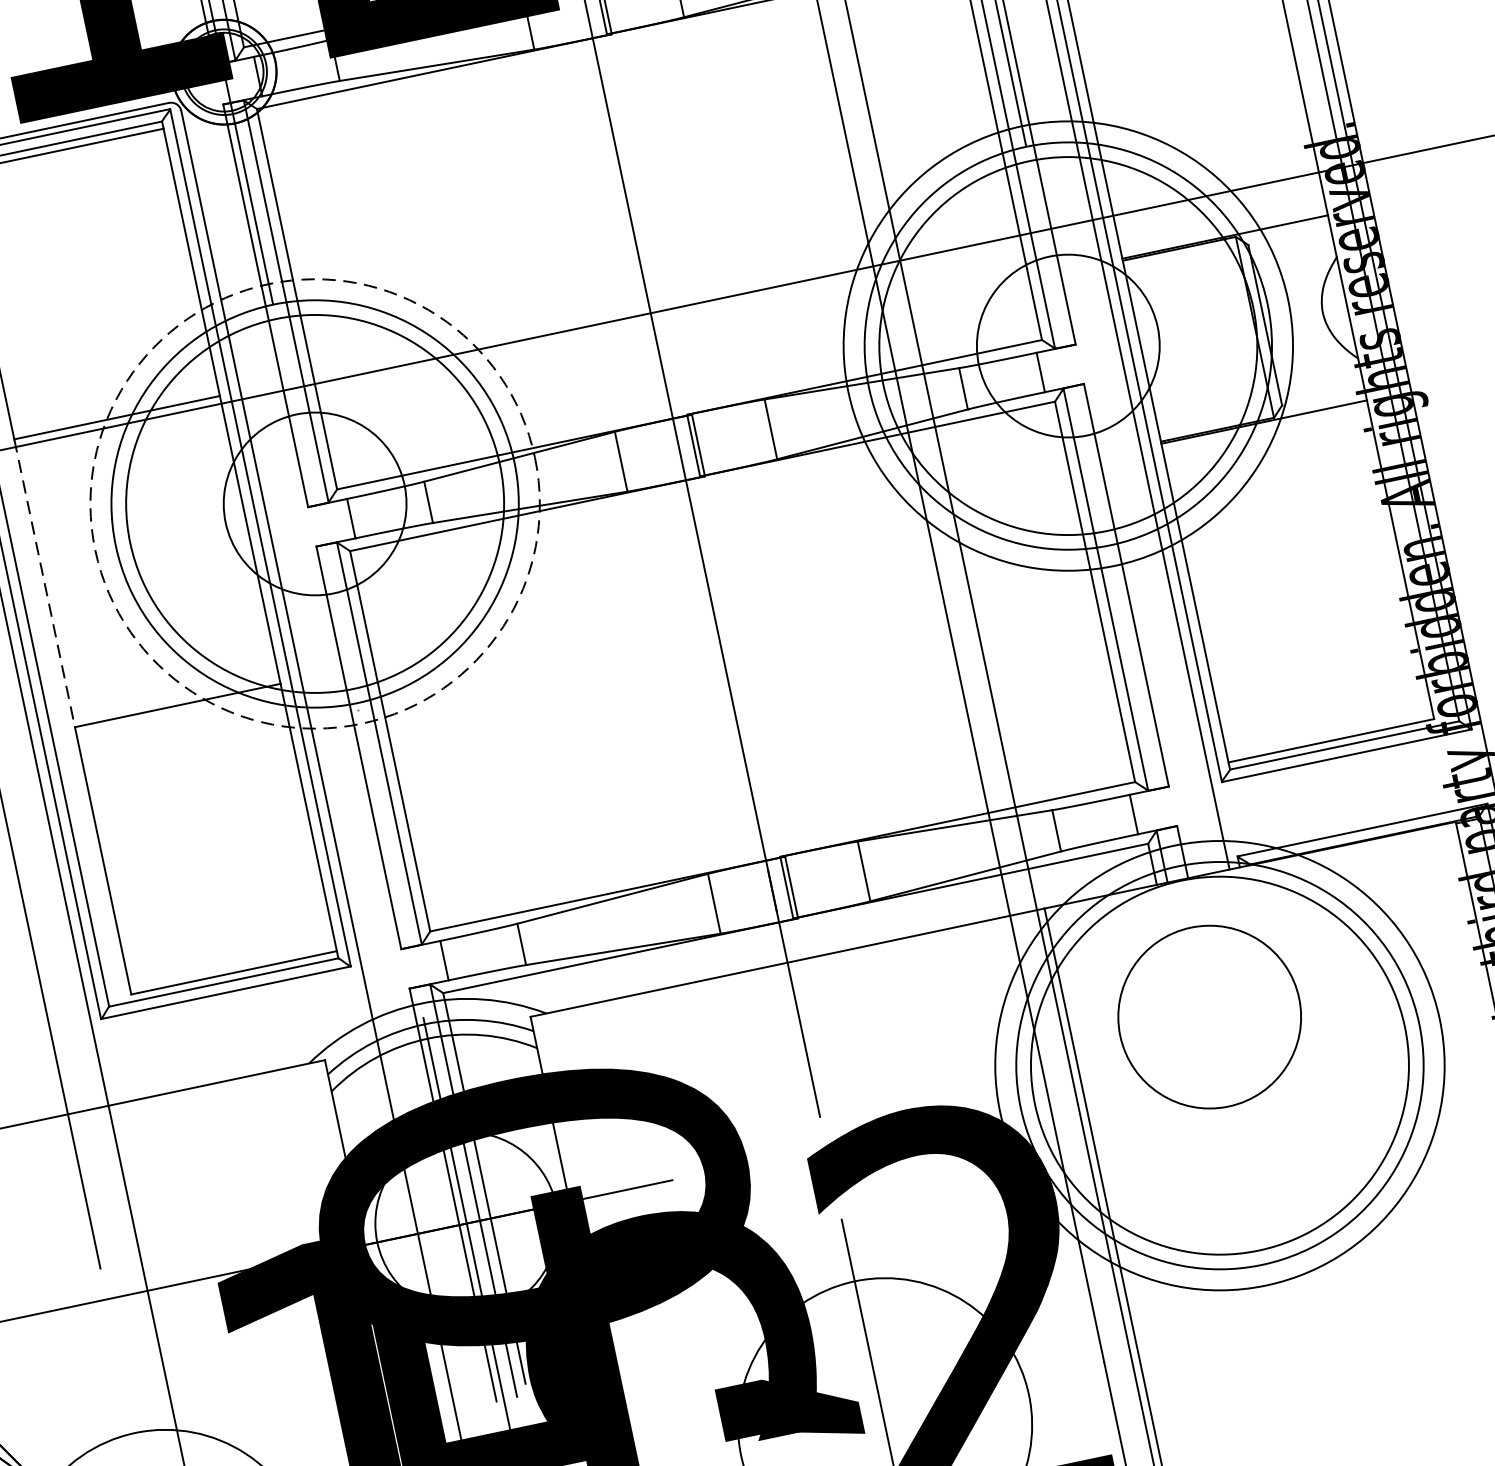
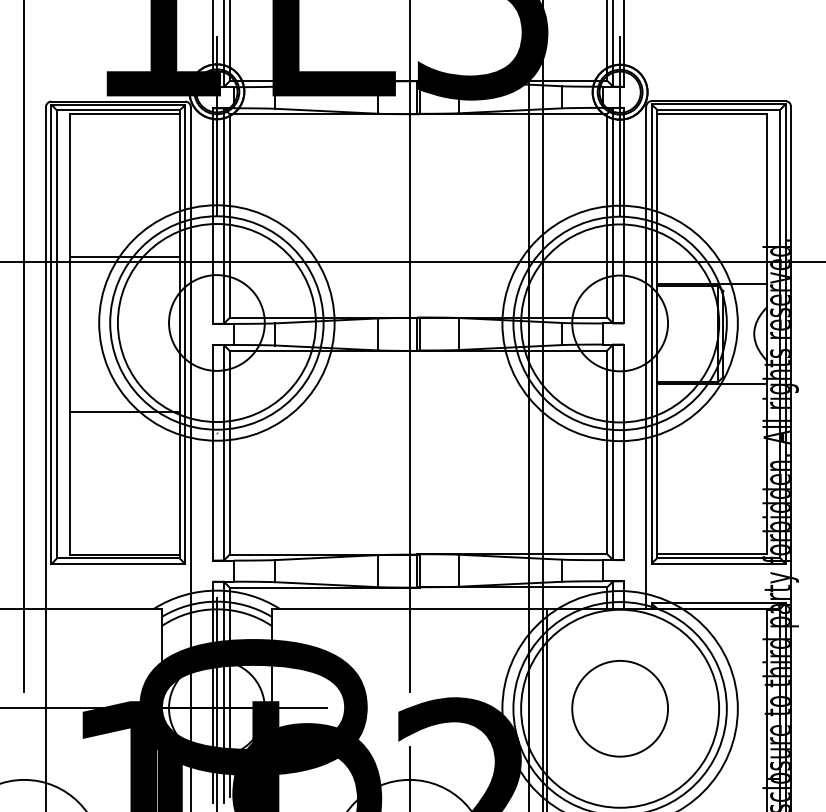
circle: (314, 503) -> (216, 322), dashed -> solid
line: (44, 583) -> (69, 334), dashed -> solid
circle: (1208, 1016) -> (619, 708), moved

